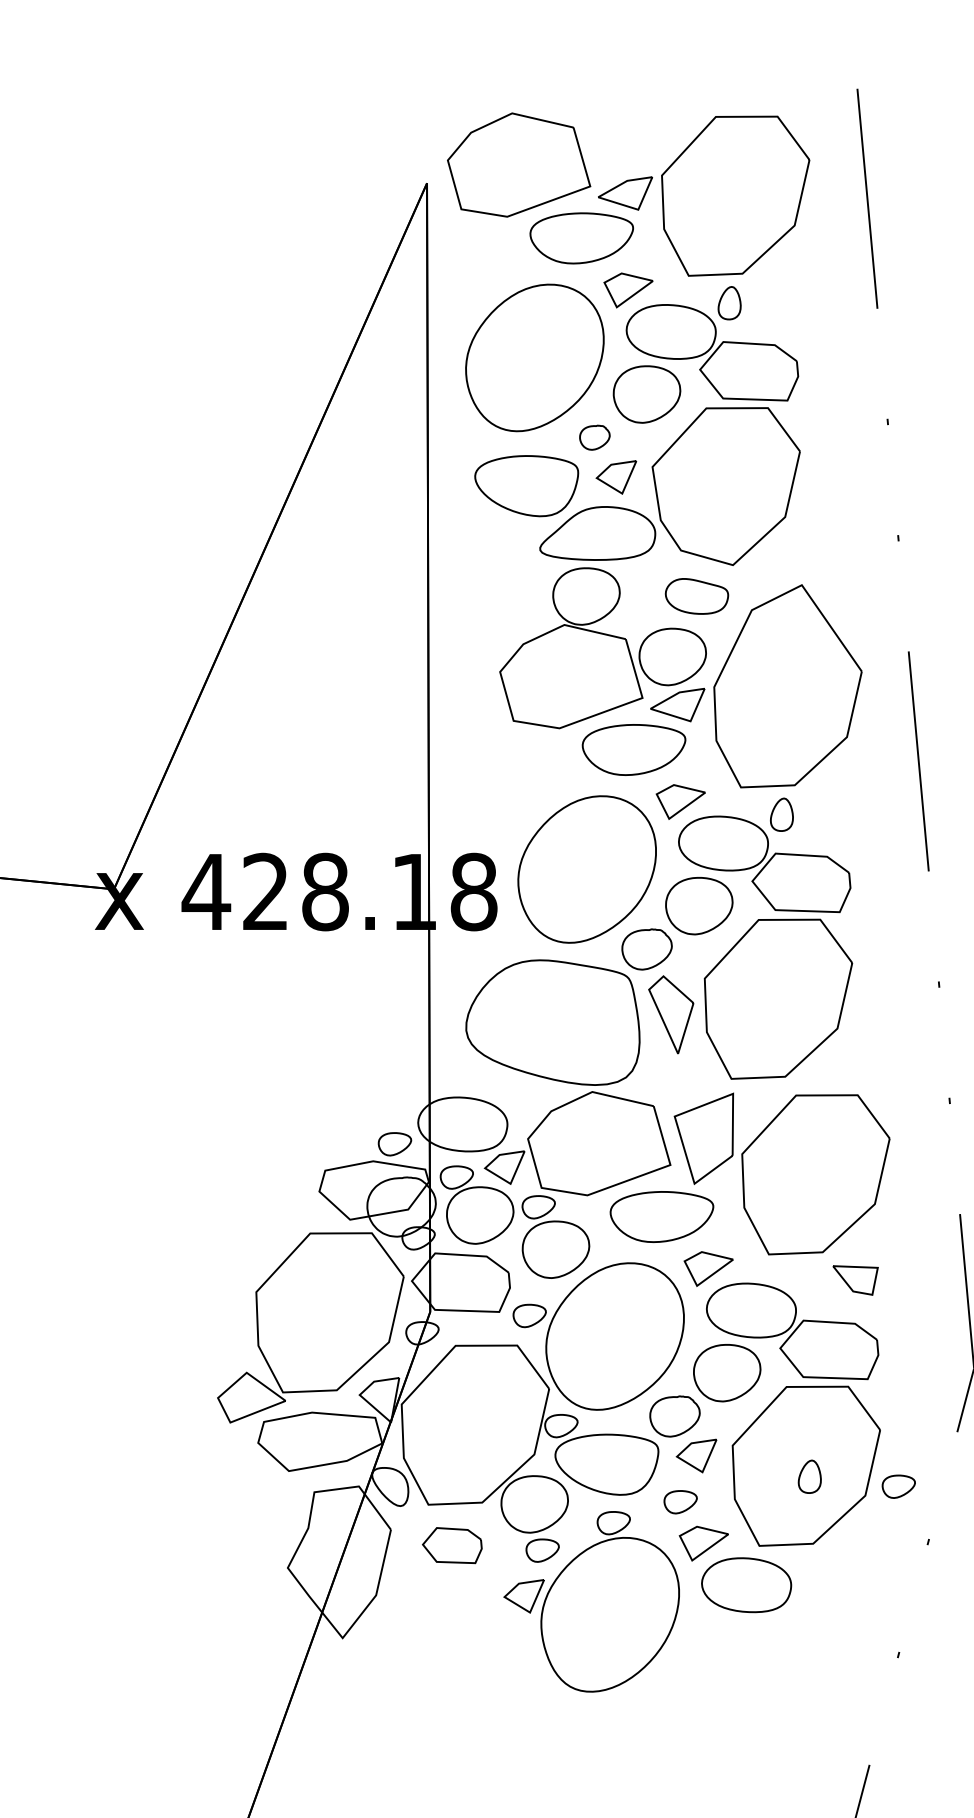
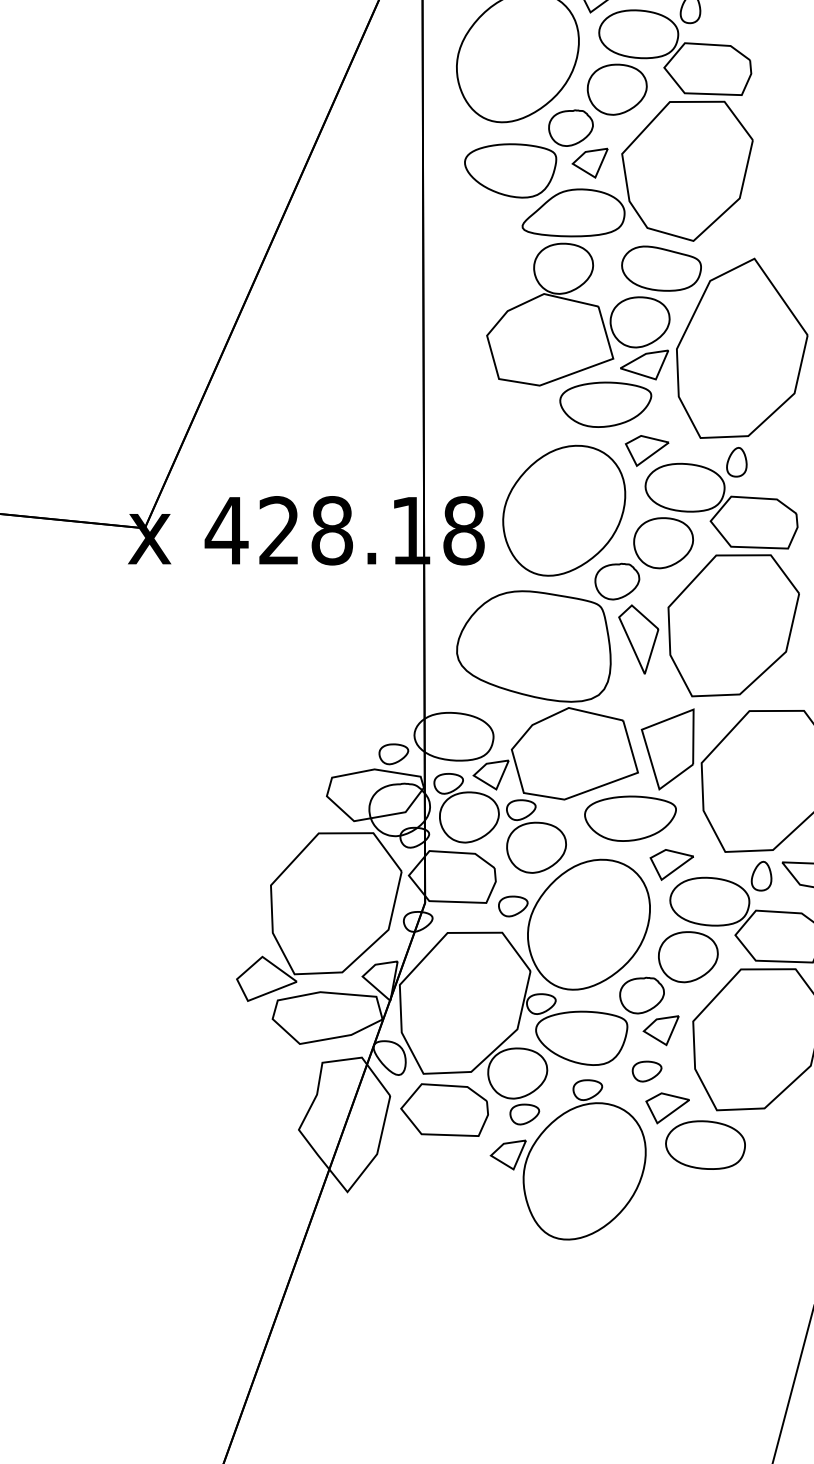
part: (594, 437) -> (570, 127), size x1.67
part: (696, 596) -> (661, 268), size x1.43
part: (809, 1476) -> (761, 875), moved
part: (452, 1545) -> (444, 1109), size x1.67

